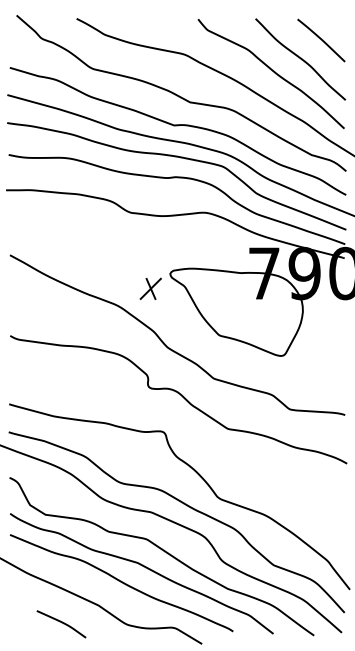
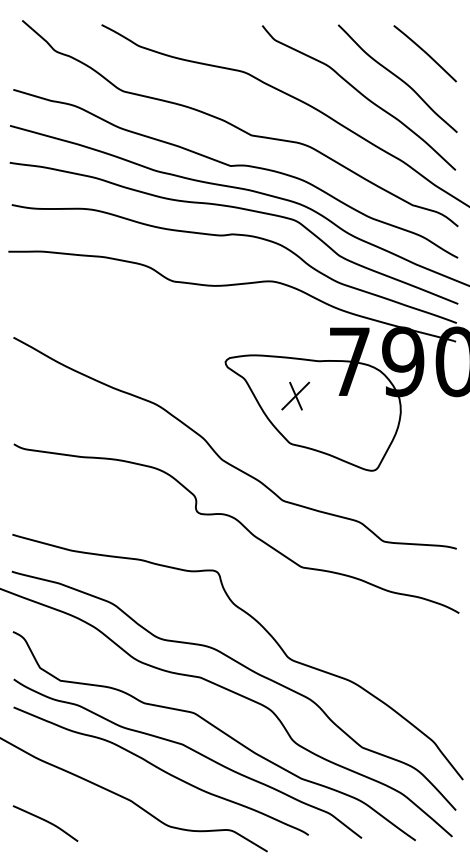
part: (150, 288) -> (295, 395), moved
curve: (62, 623) -> (46, 822), moved

